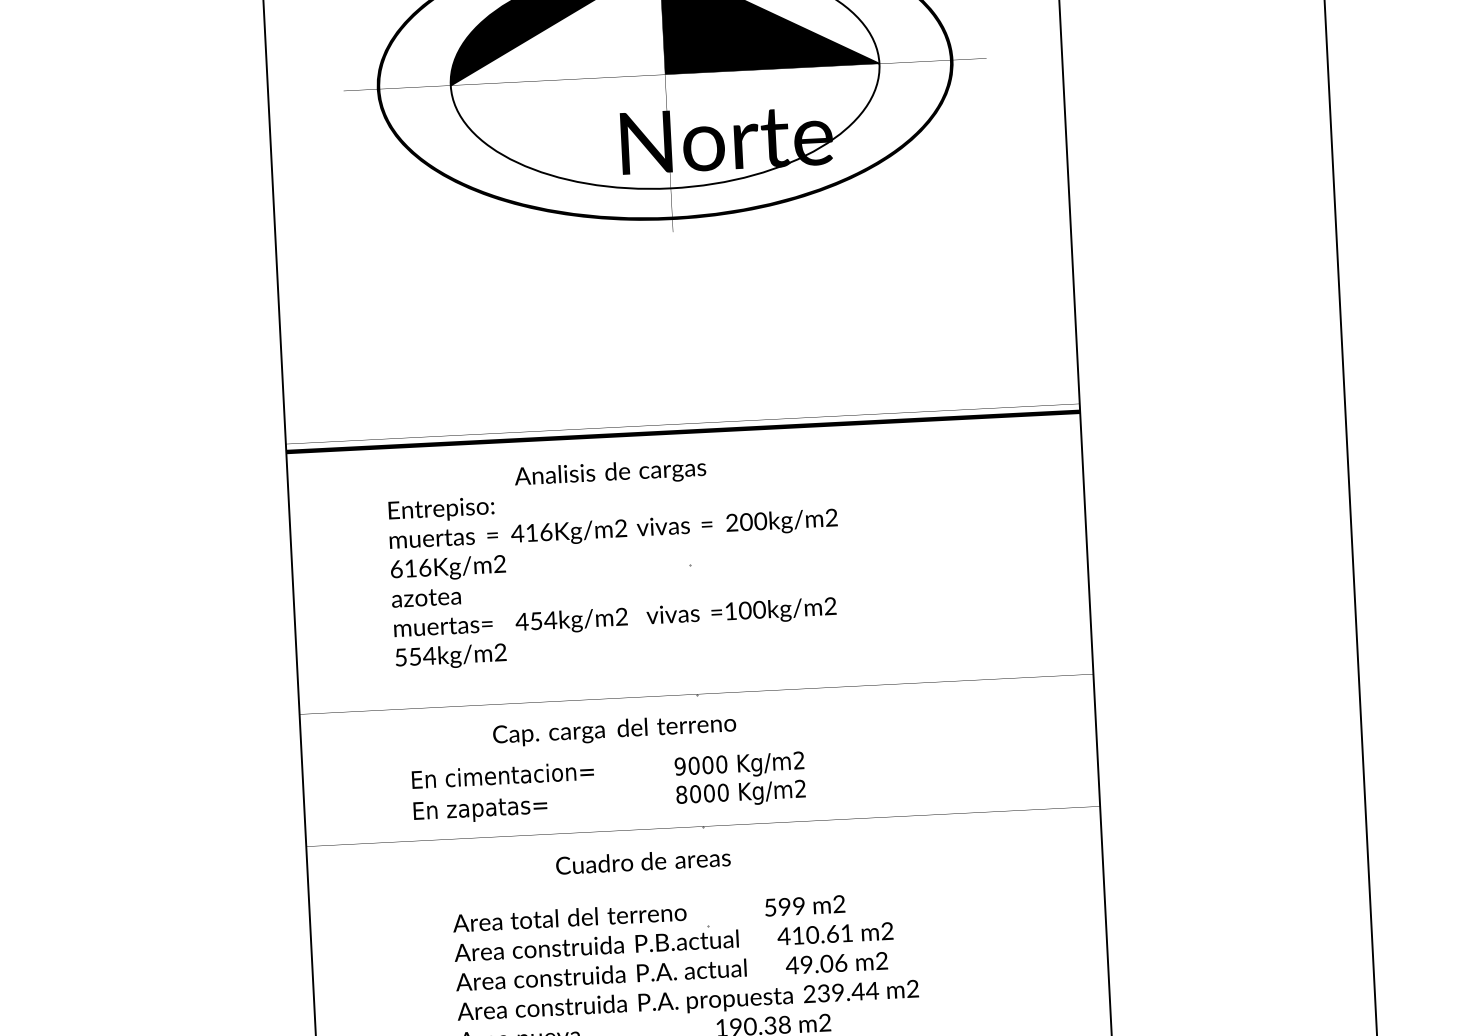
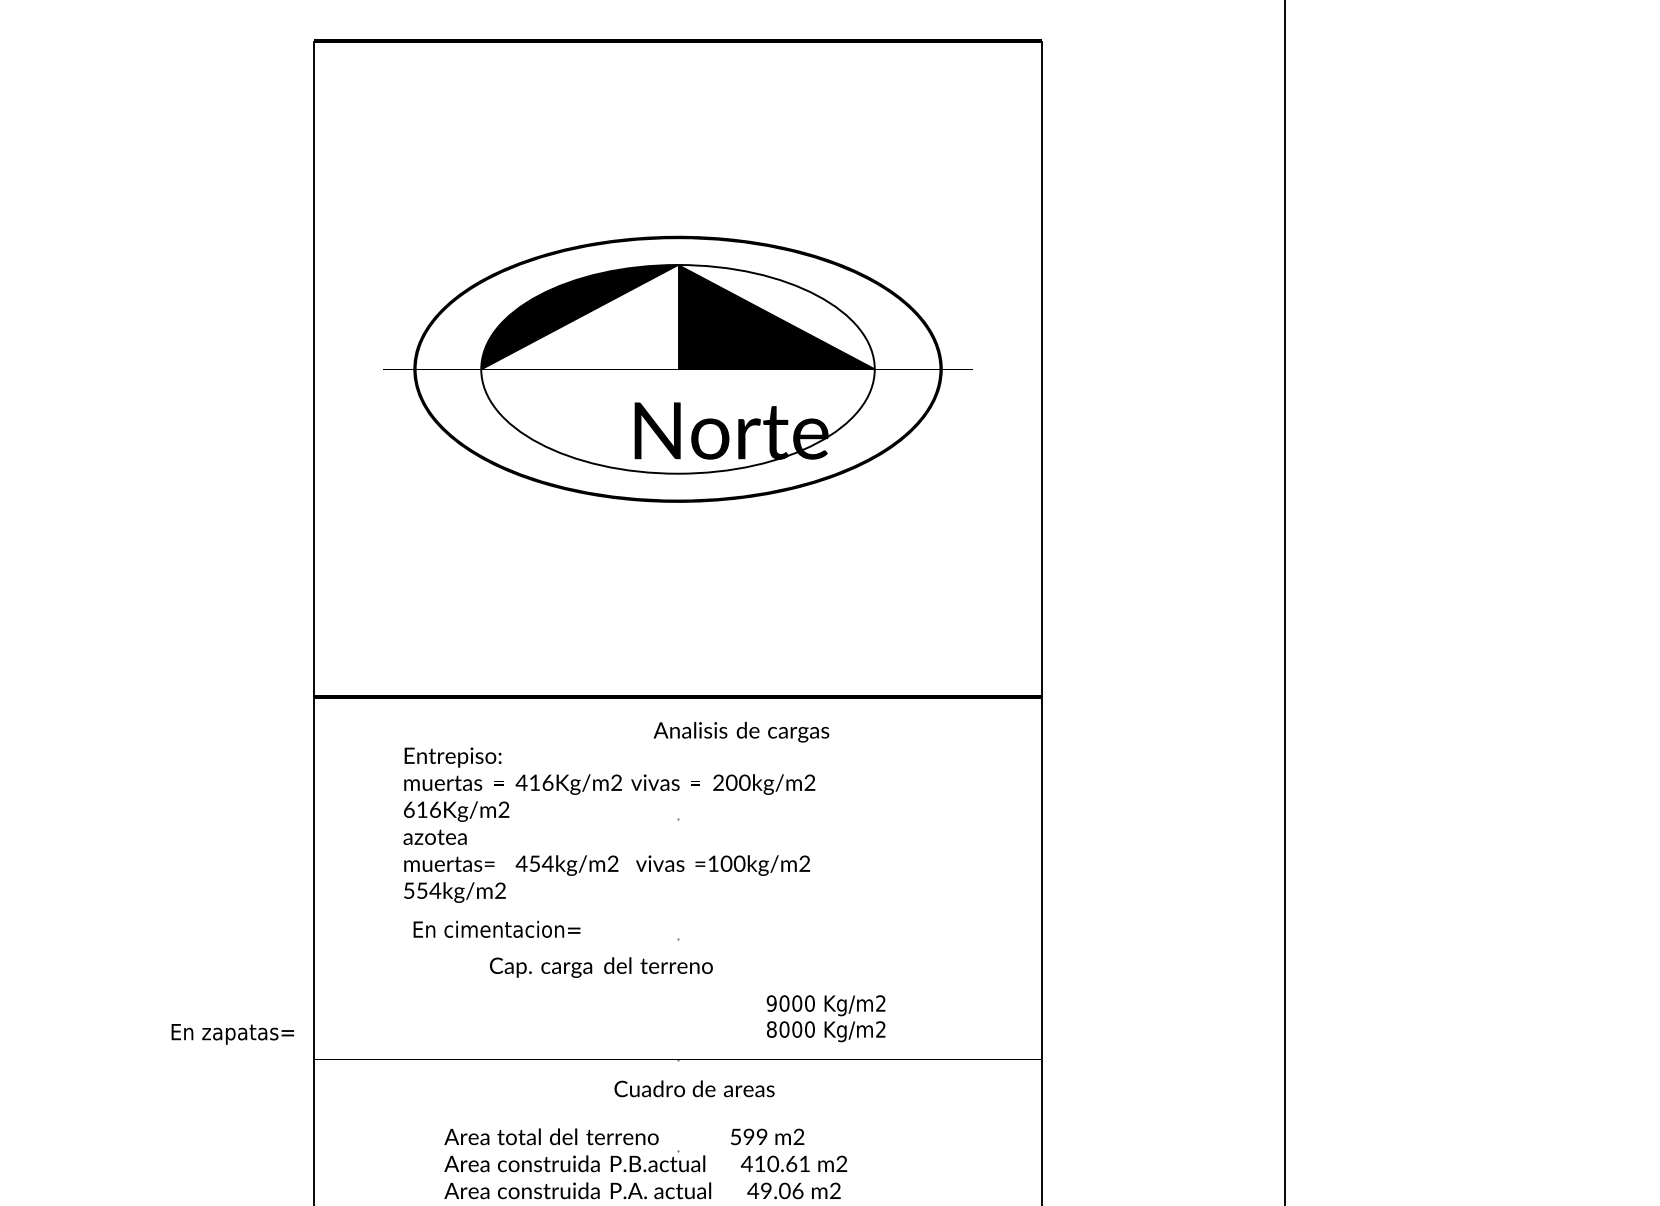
text: (610, 472) -> (741, 731), moved
text: (502, 774) -> (496, 928), moved
text: (739, 779) -> (825, 1018), moved
text: (480, 810) -> (232, 1034), moved
text: (643, 861) -> (694, 1088), moved

